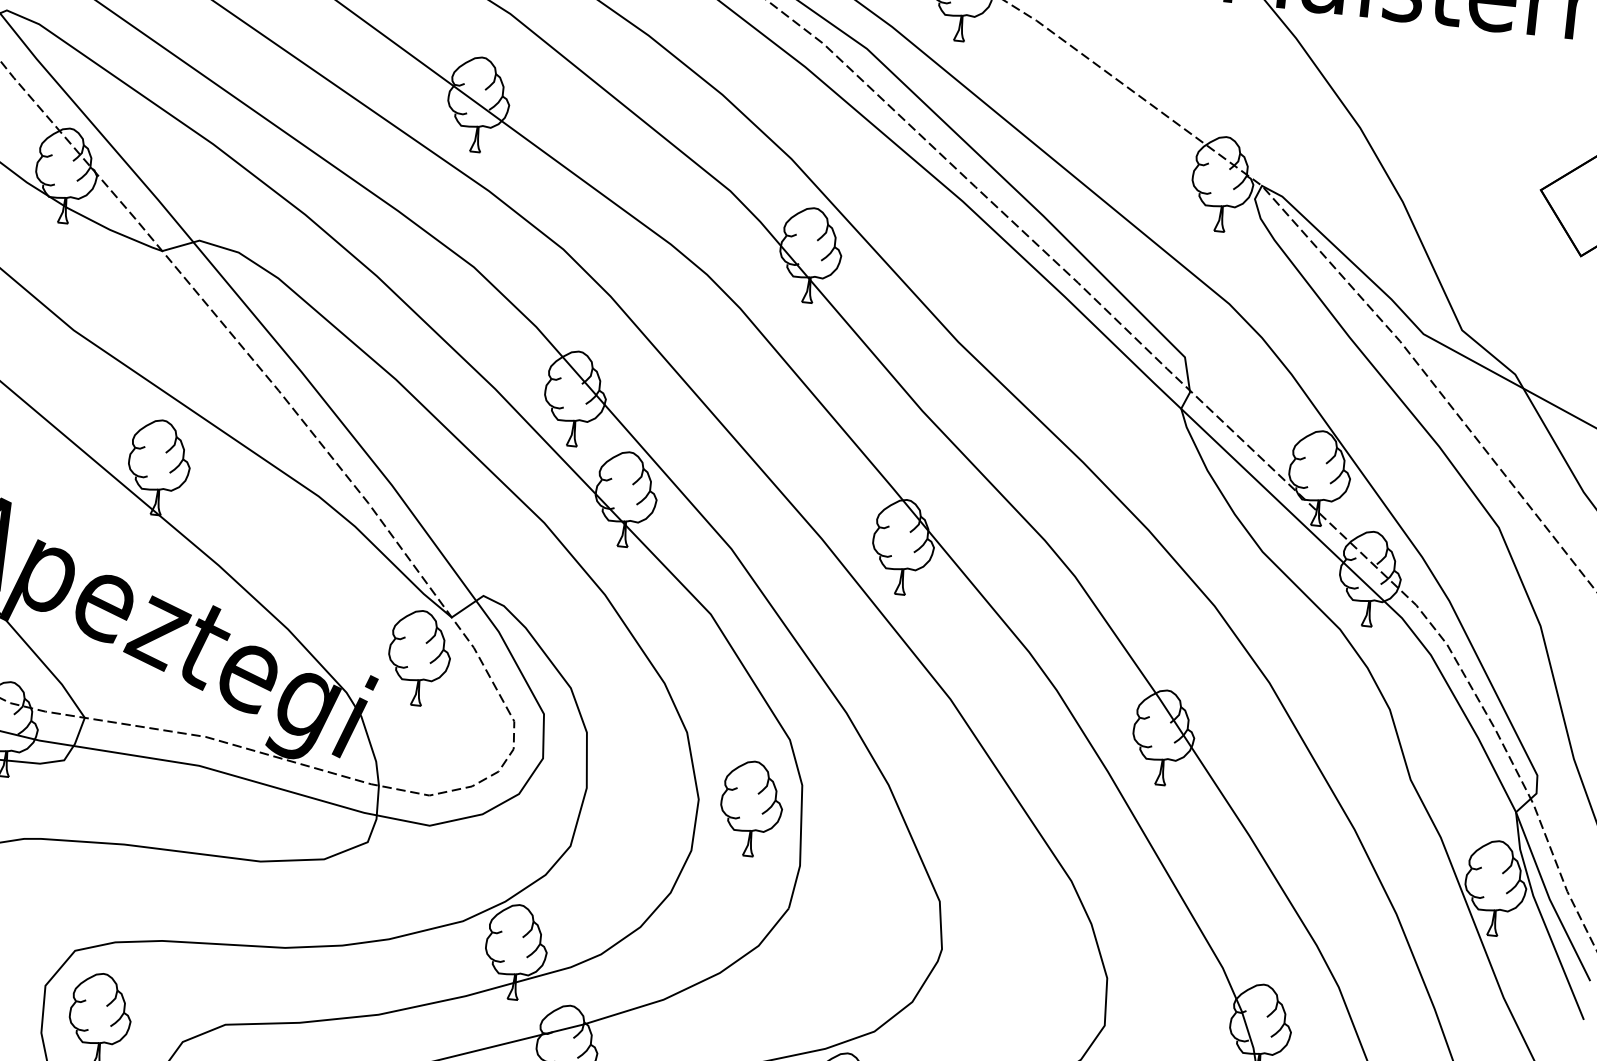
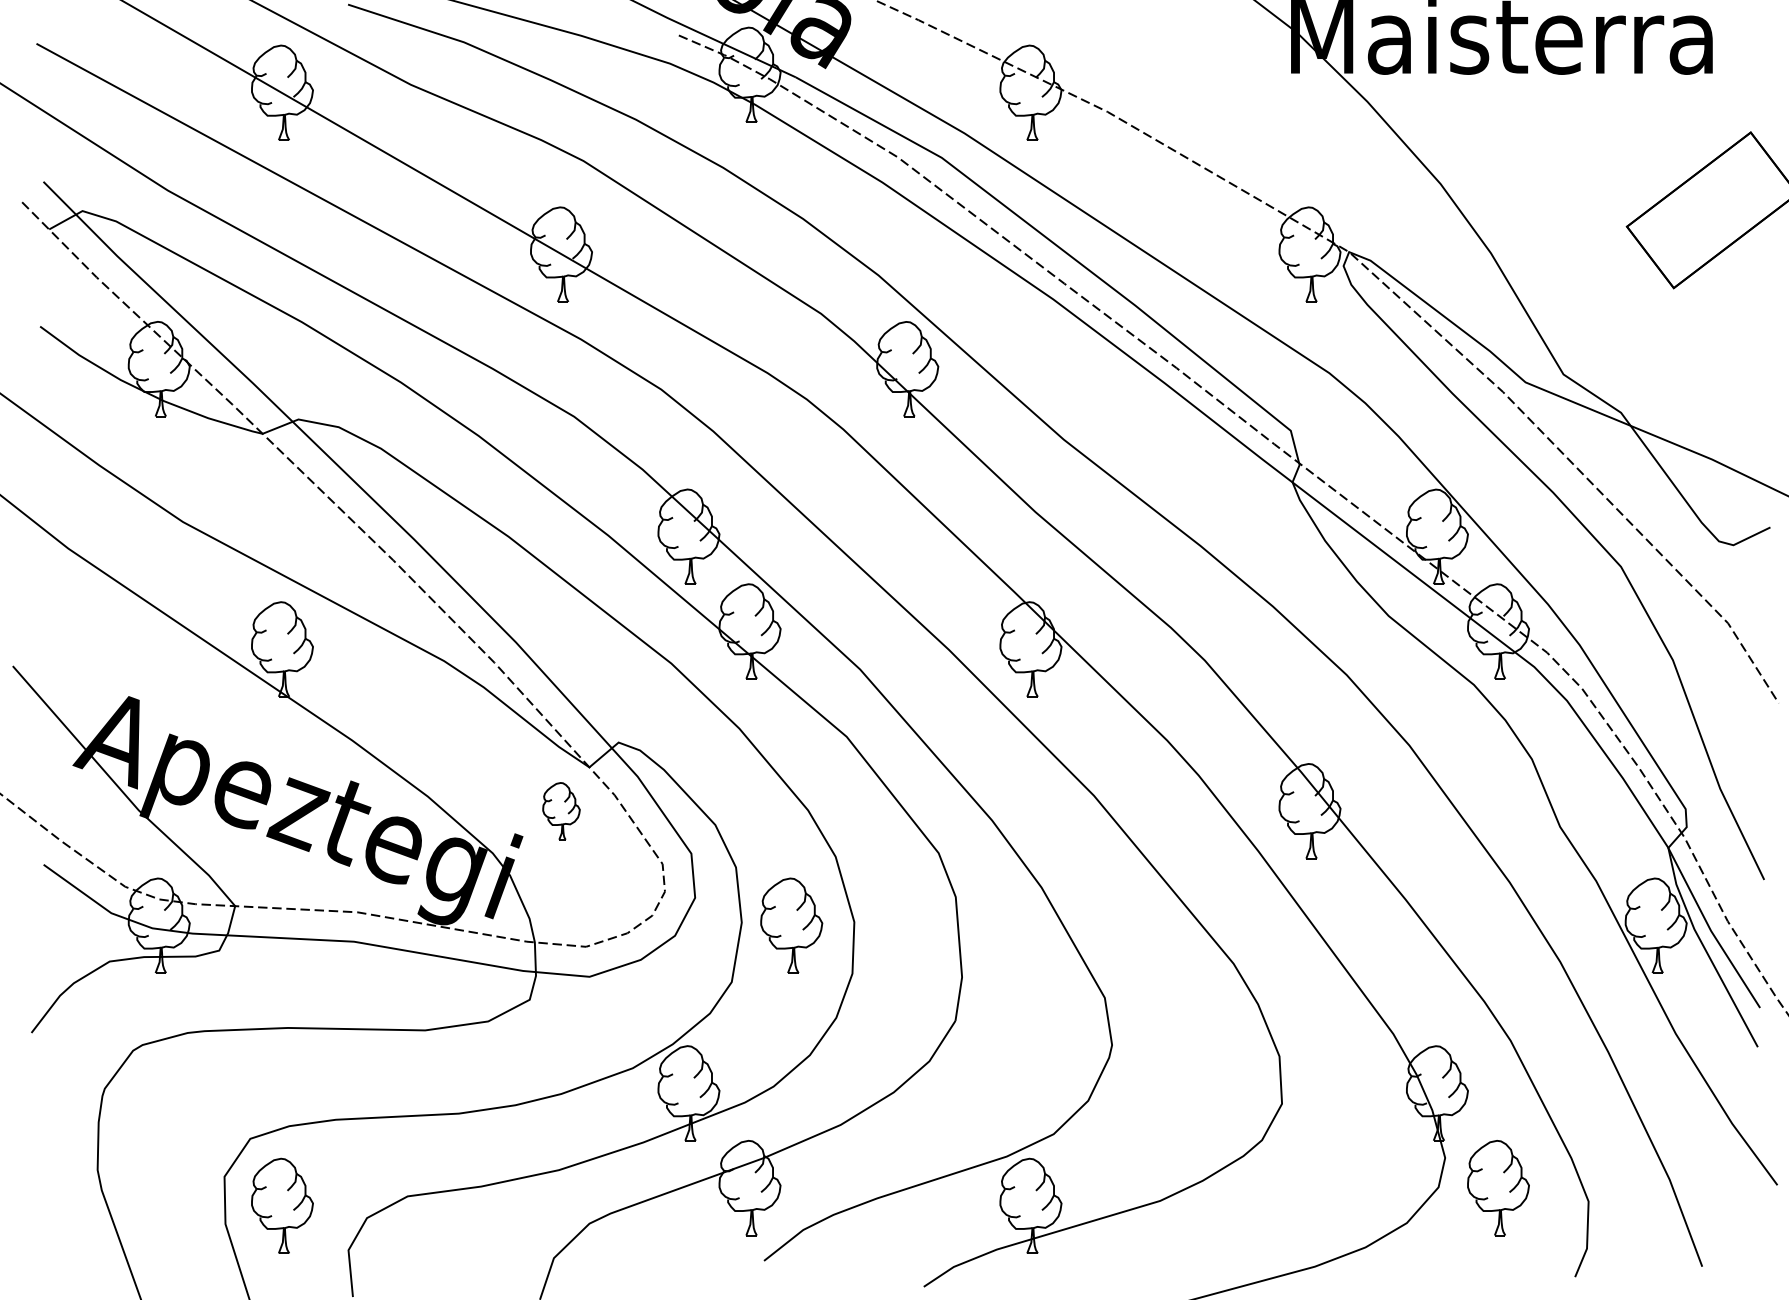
part: (419, 658) -> (561, 811), size x0.6
part: (751, 808) -> (791, 925), moved

